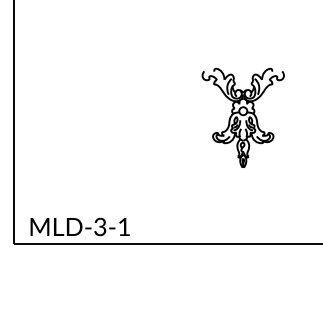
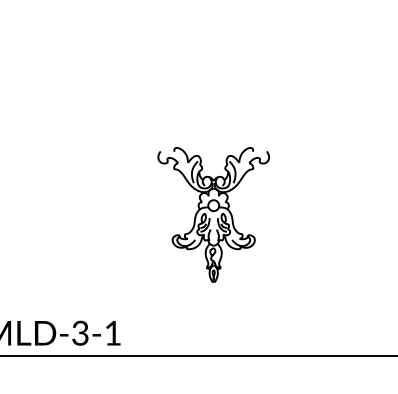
part: (242, 117) -> (212, 214), moved

